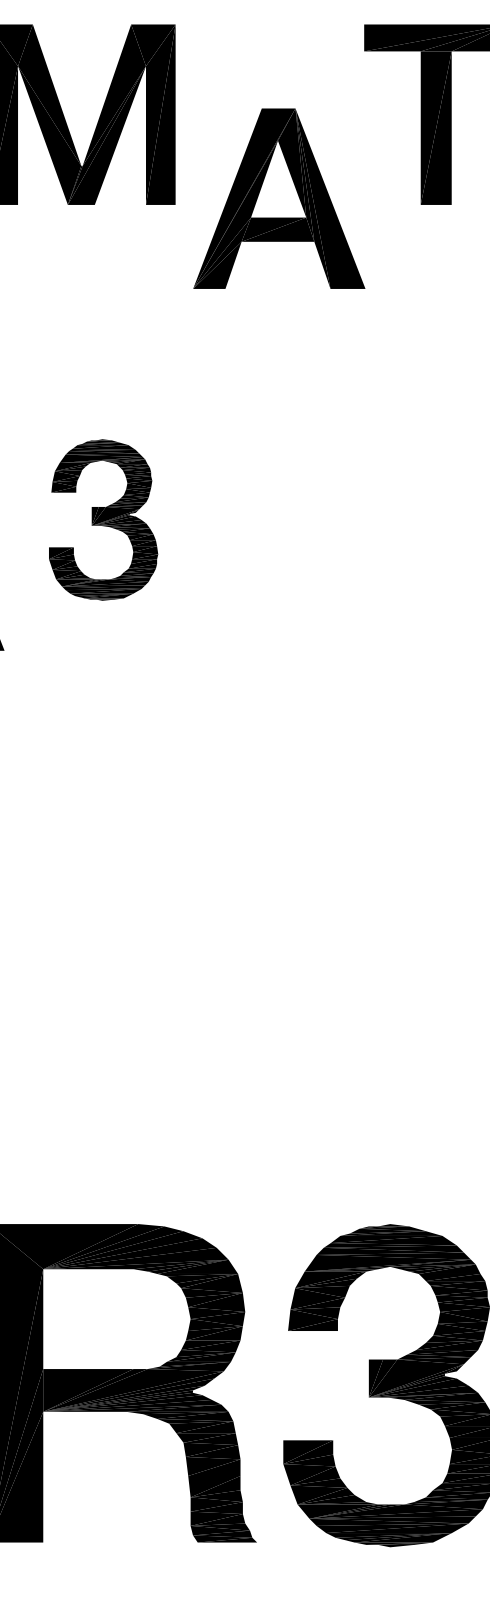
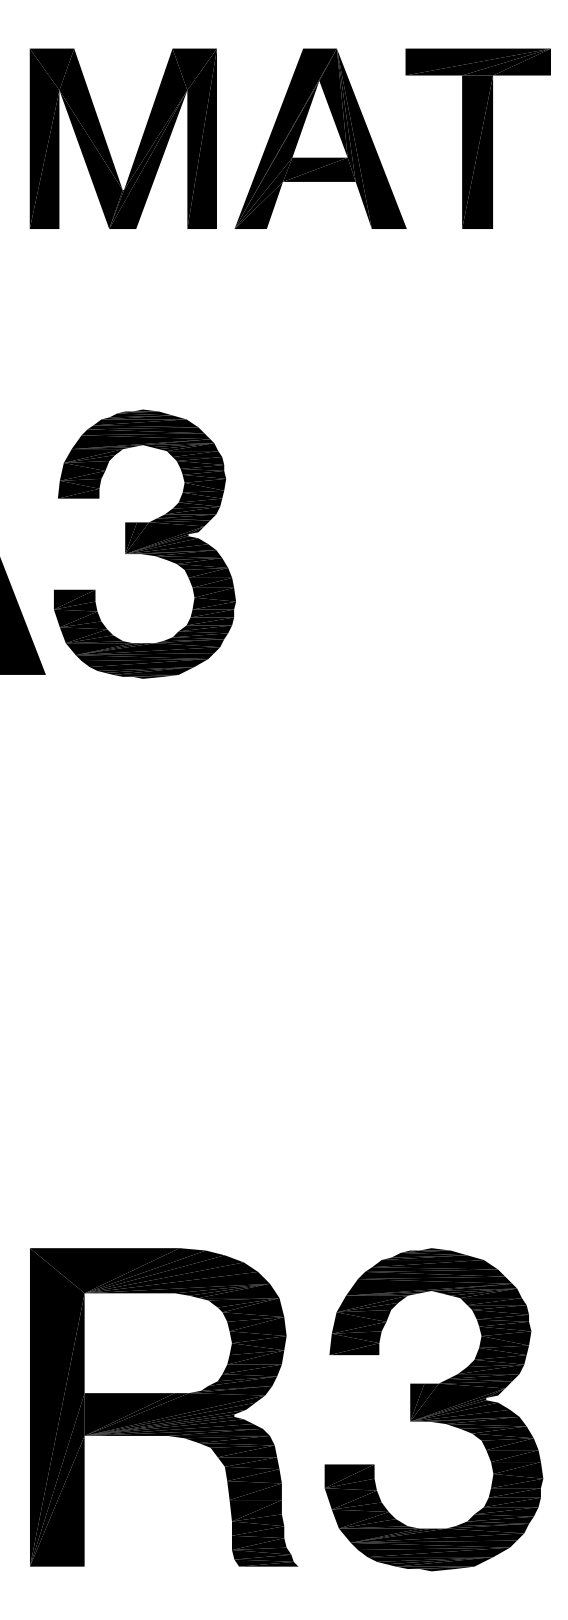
part: (279, 198) -> (320, 138), moved
part: (103, 519) -> (144, 543), size x1.67

